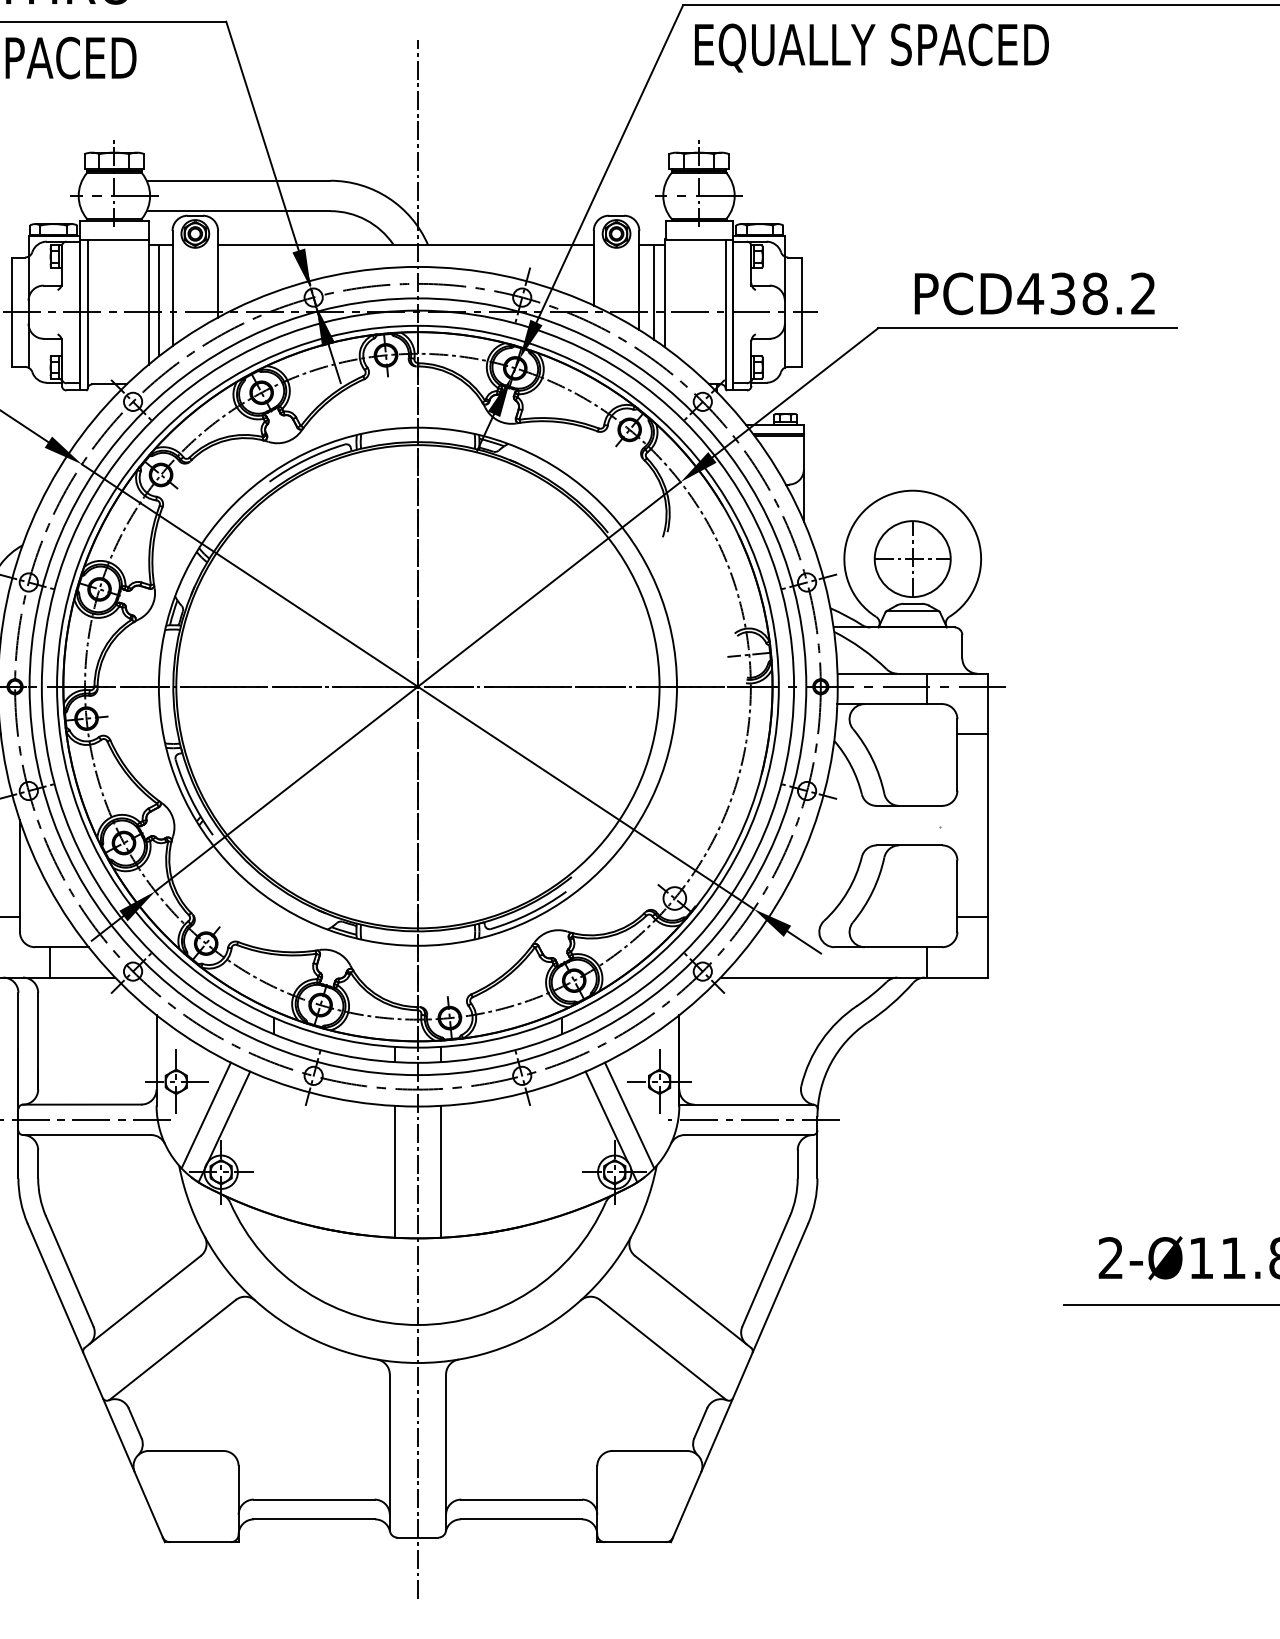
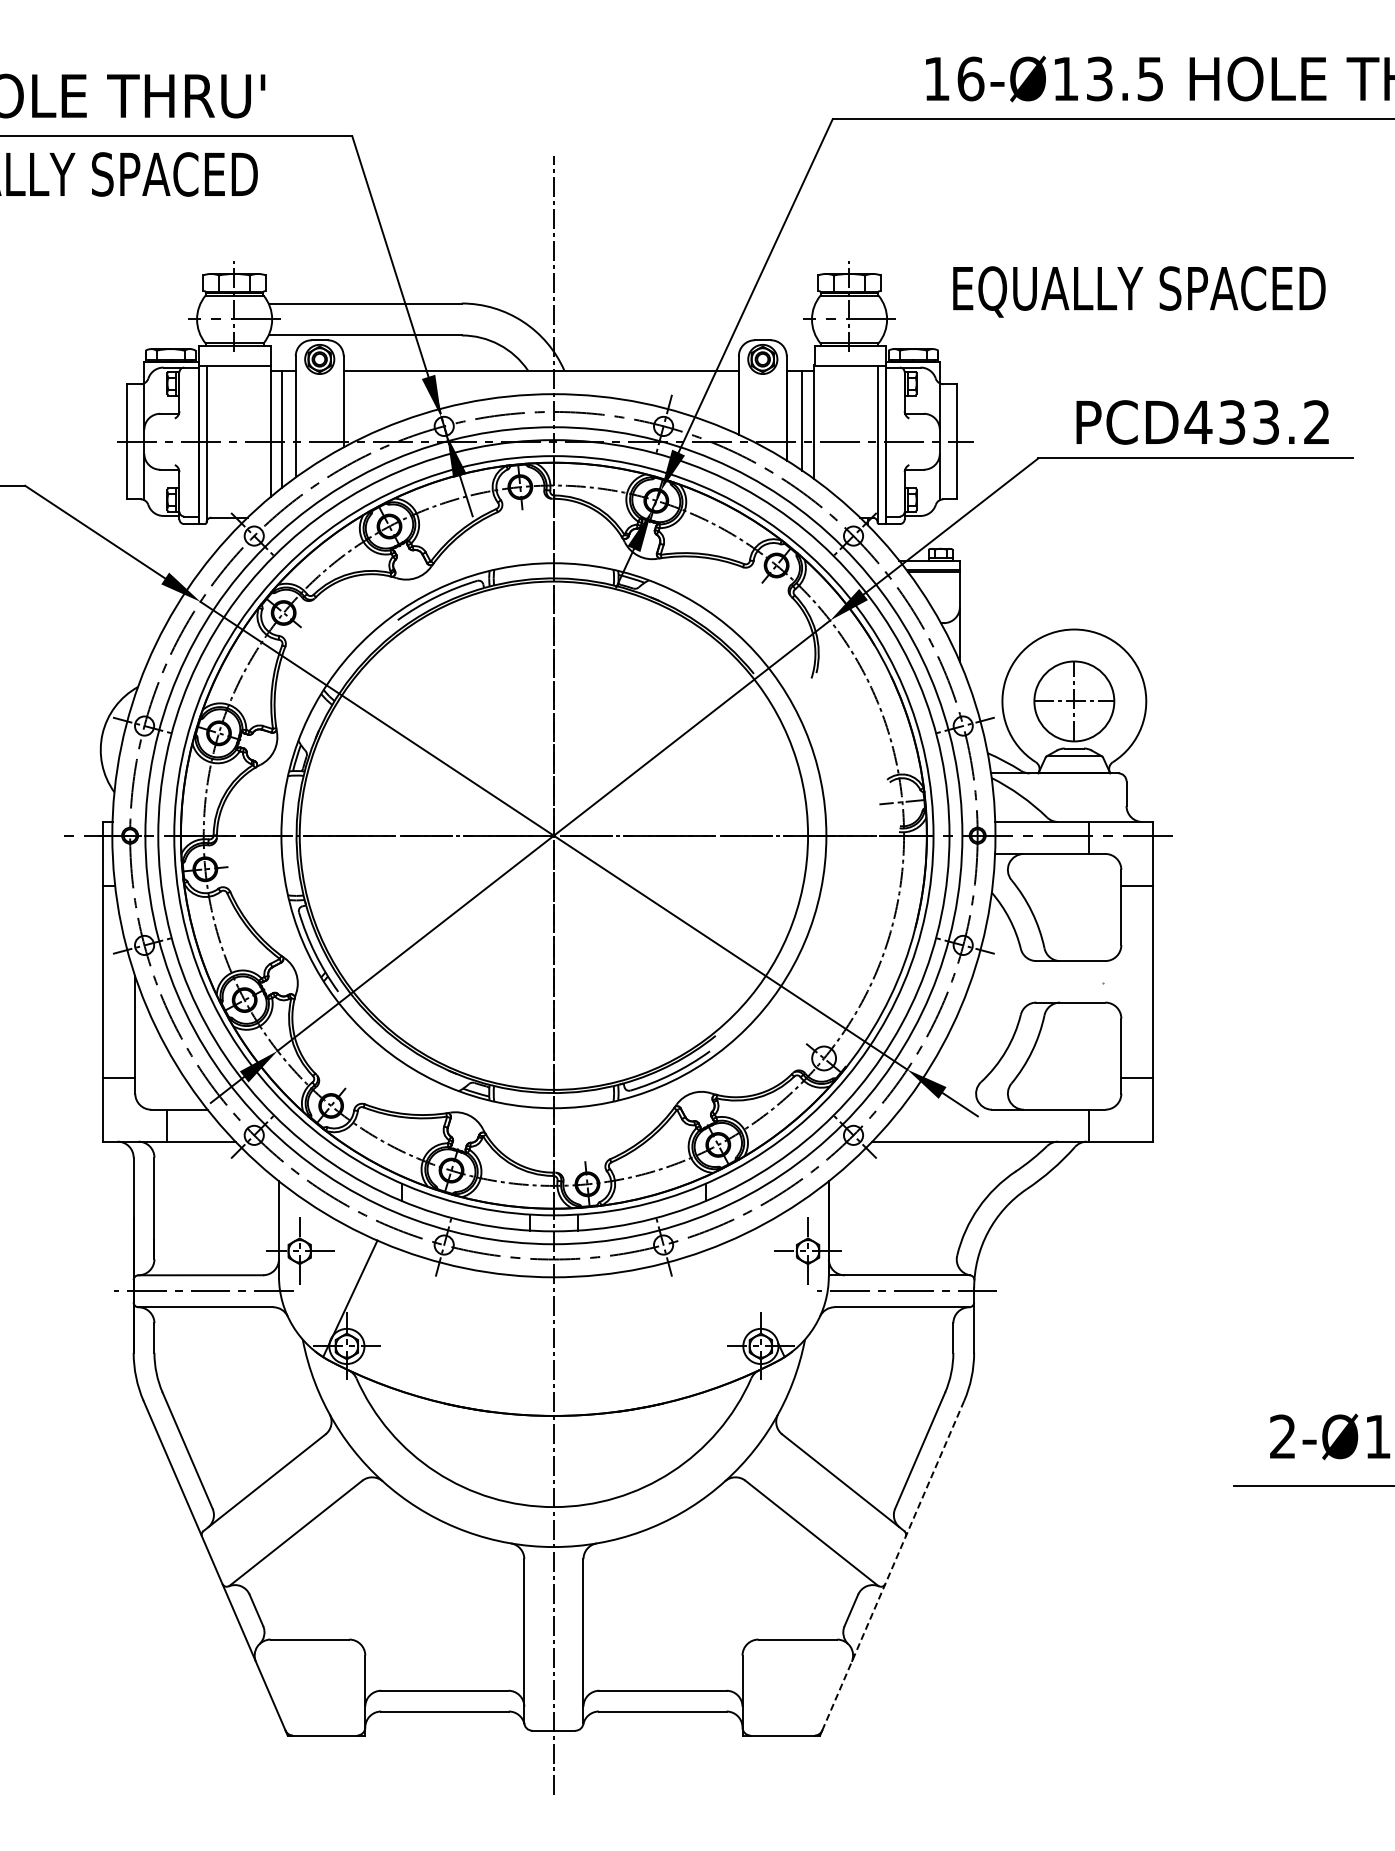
text: (871, 47) -> (1139, 291), moved
text: (1095, 293) -> (1266, 422), PCD438.2 -> PCD433.2
line: (206, 1115) -> (331, 1286), removed
line: (629, 1115) -> (776, 1286), removed
line: (606, 1116) -> (752, 1287), removed
line: (394, 1171) -> (529, 1345), removed
line: (440, 1171) -> (577, 1345), removed
line: (740, 1380) -> (893, 1565), solid -> dashed

